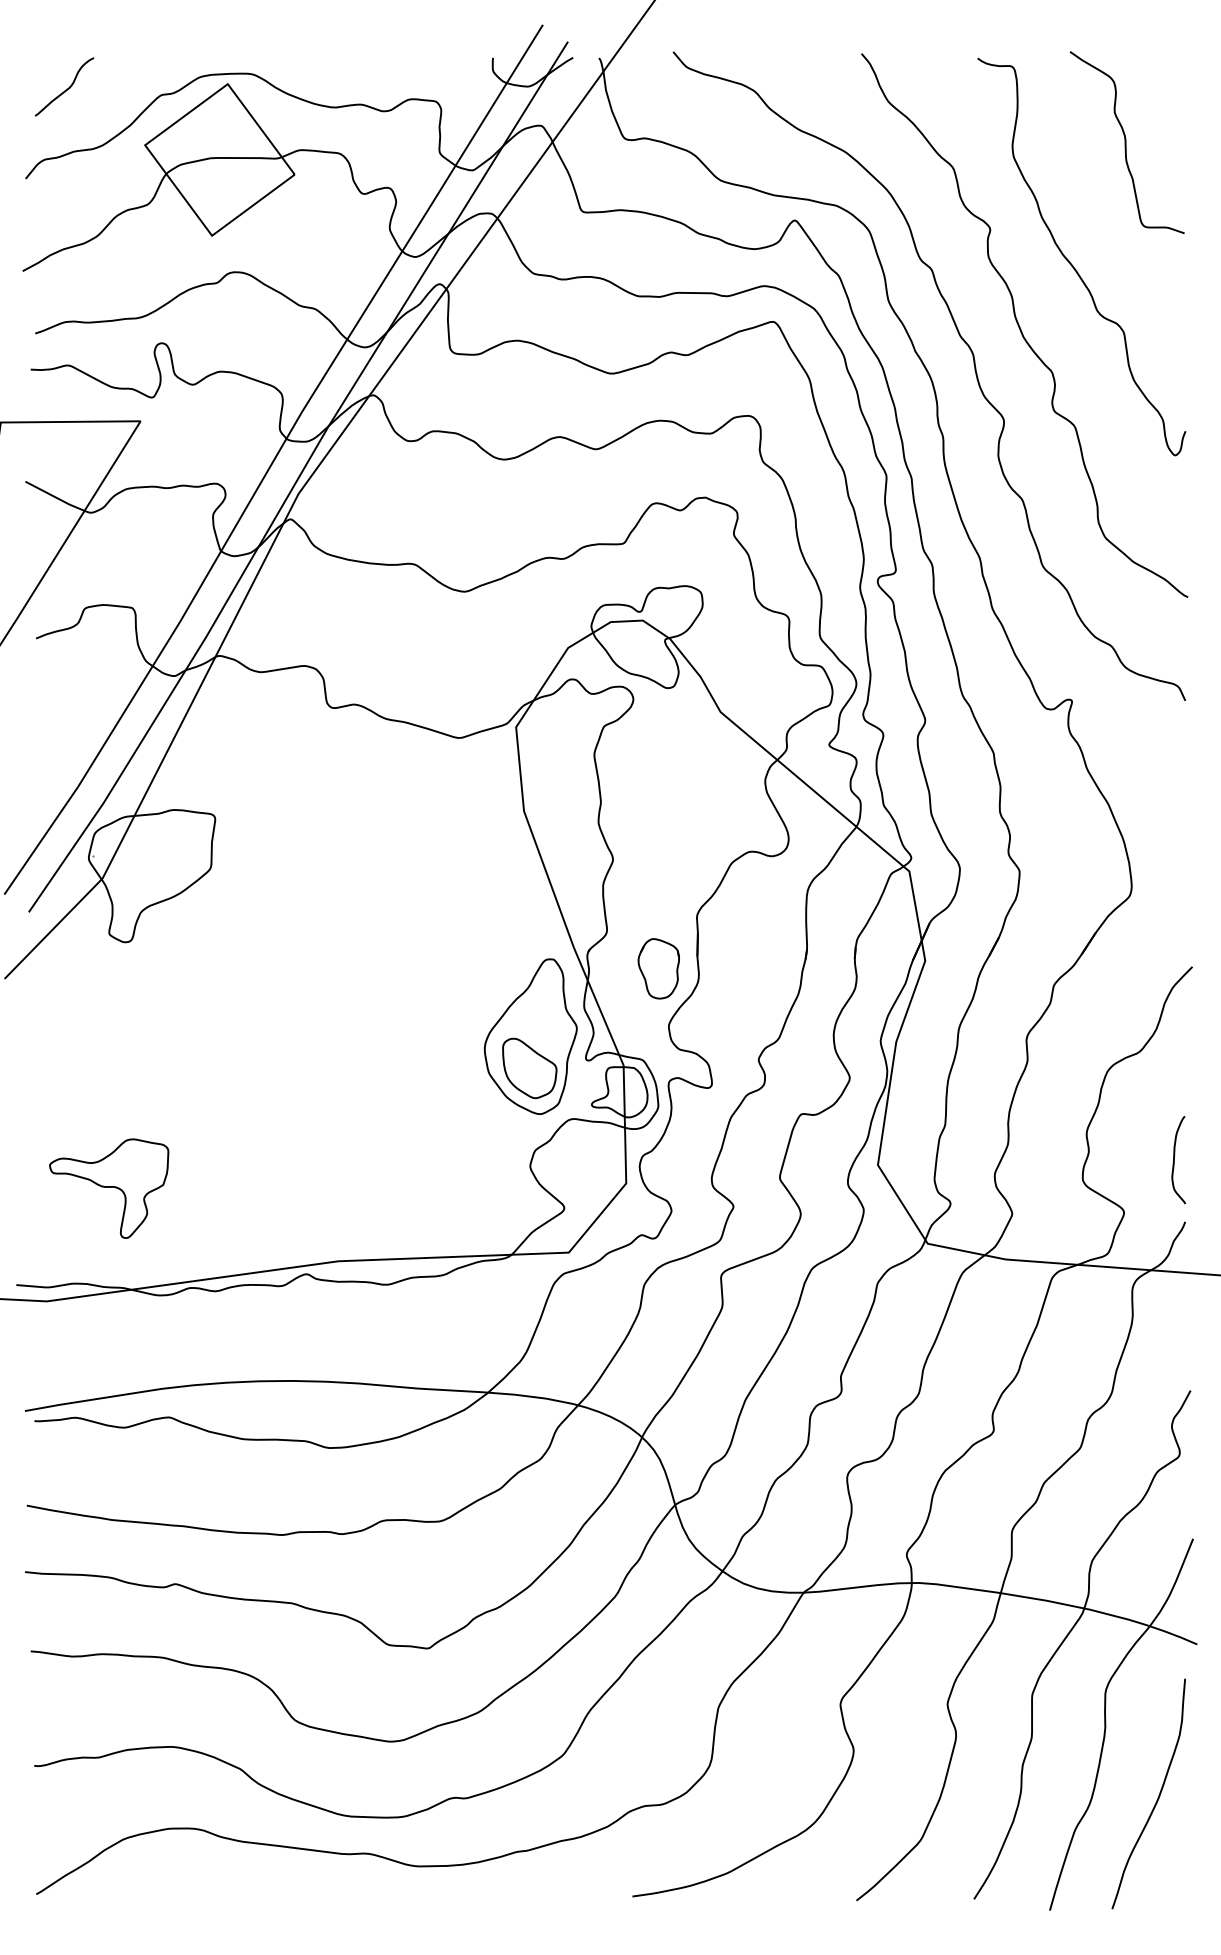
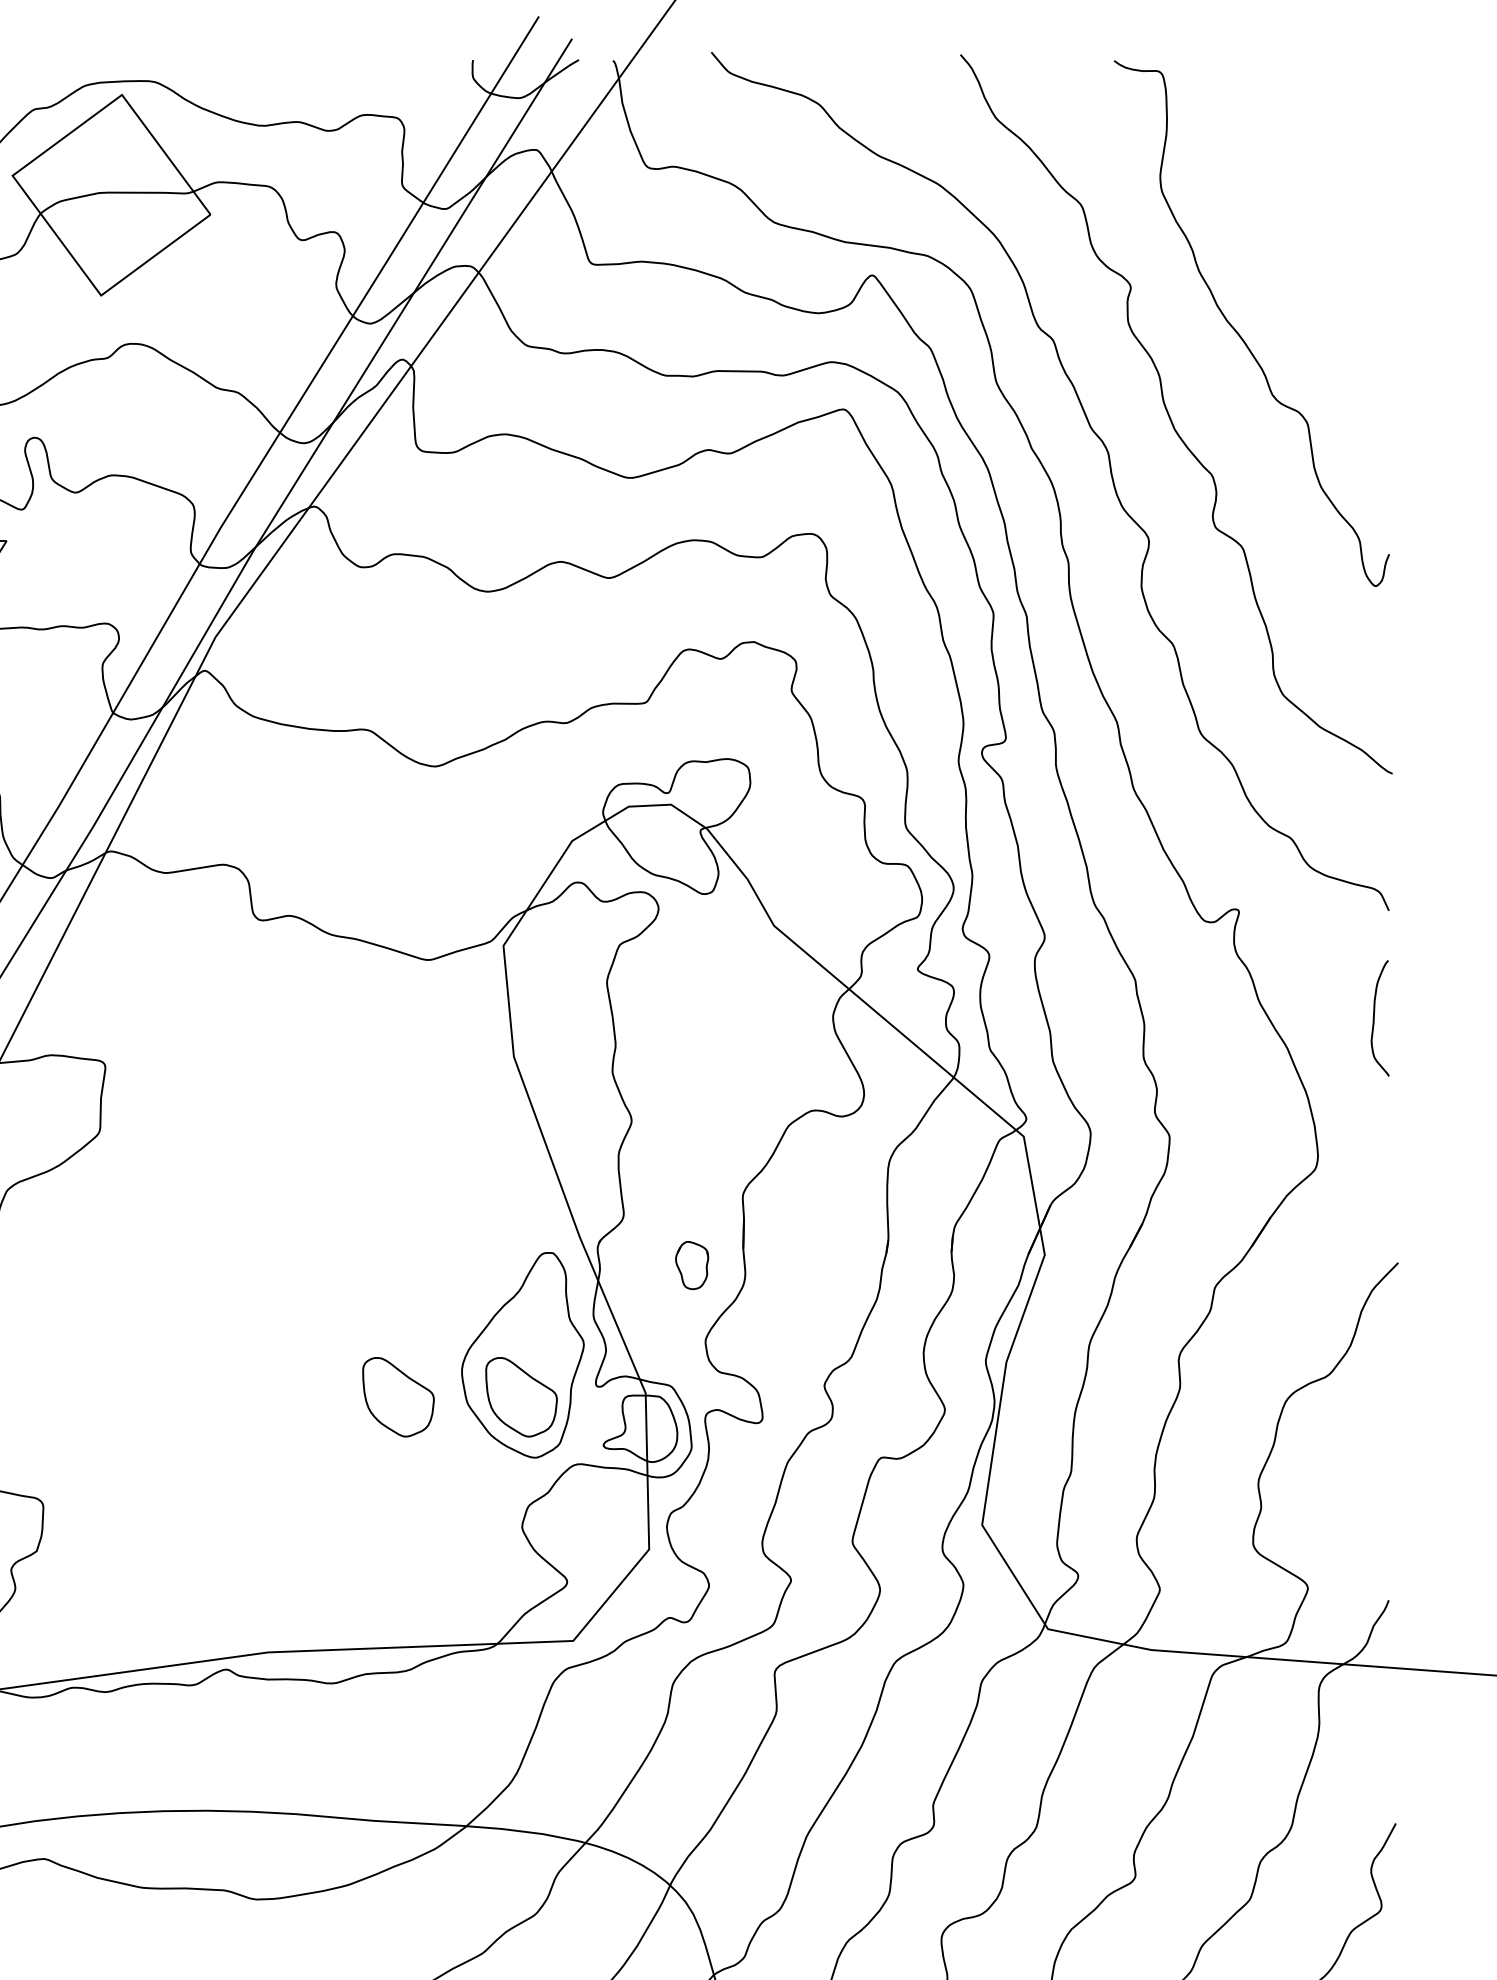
curve: (1126, 142) -> (1311, 172), removed
part: (658, 968) -> (691, 1265), size x0.6
part: (436, 1068) -> (398, 1397), added
curve: (1174, 1160) -> (1374, 1018), moved

